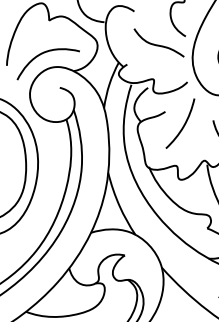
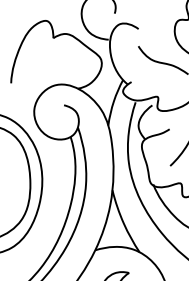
curve: (42, 54) -> (46, 72), removed

